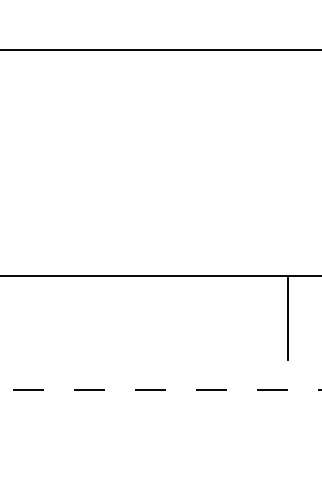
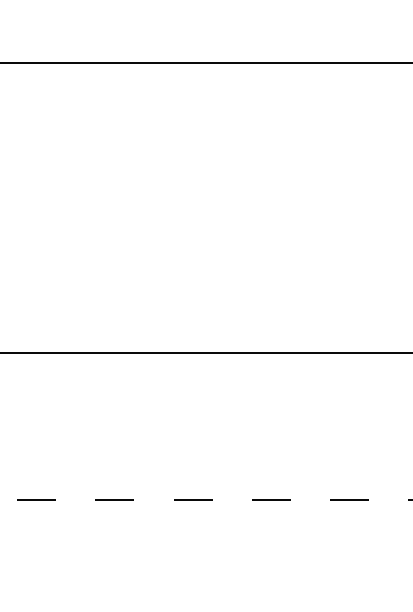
line: (287, 317) -> (368, 406), removed

